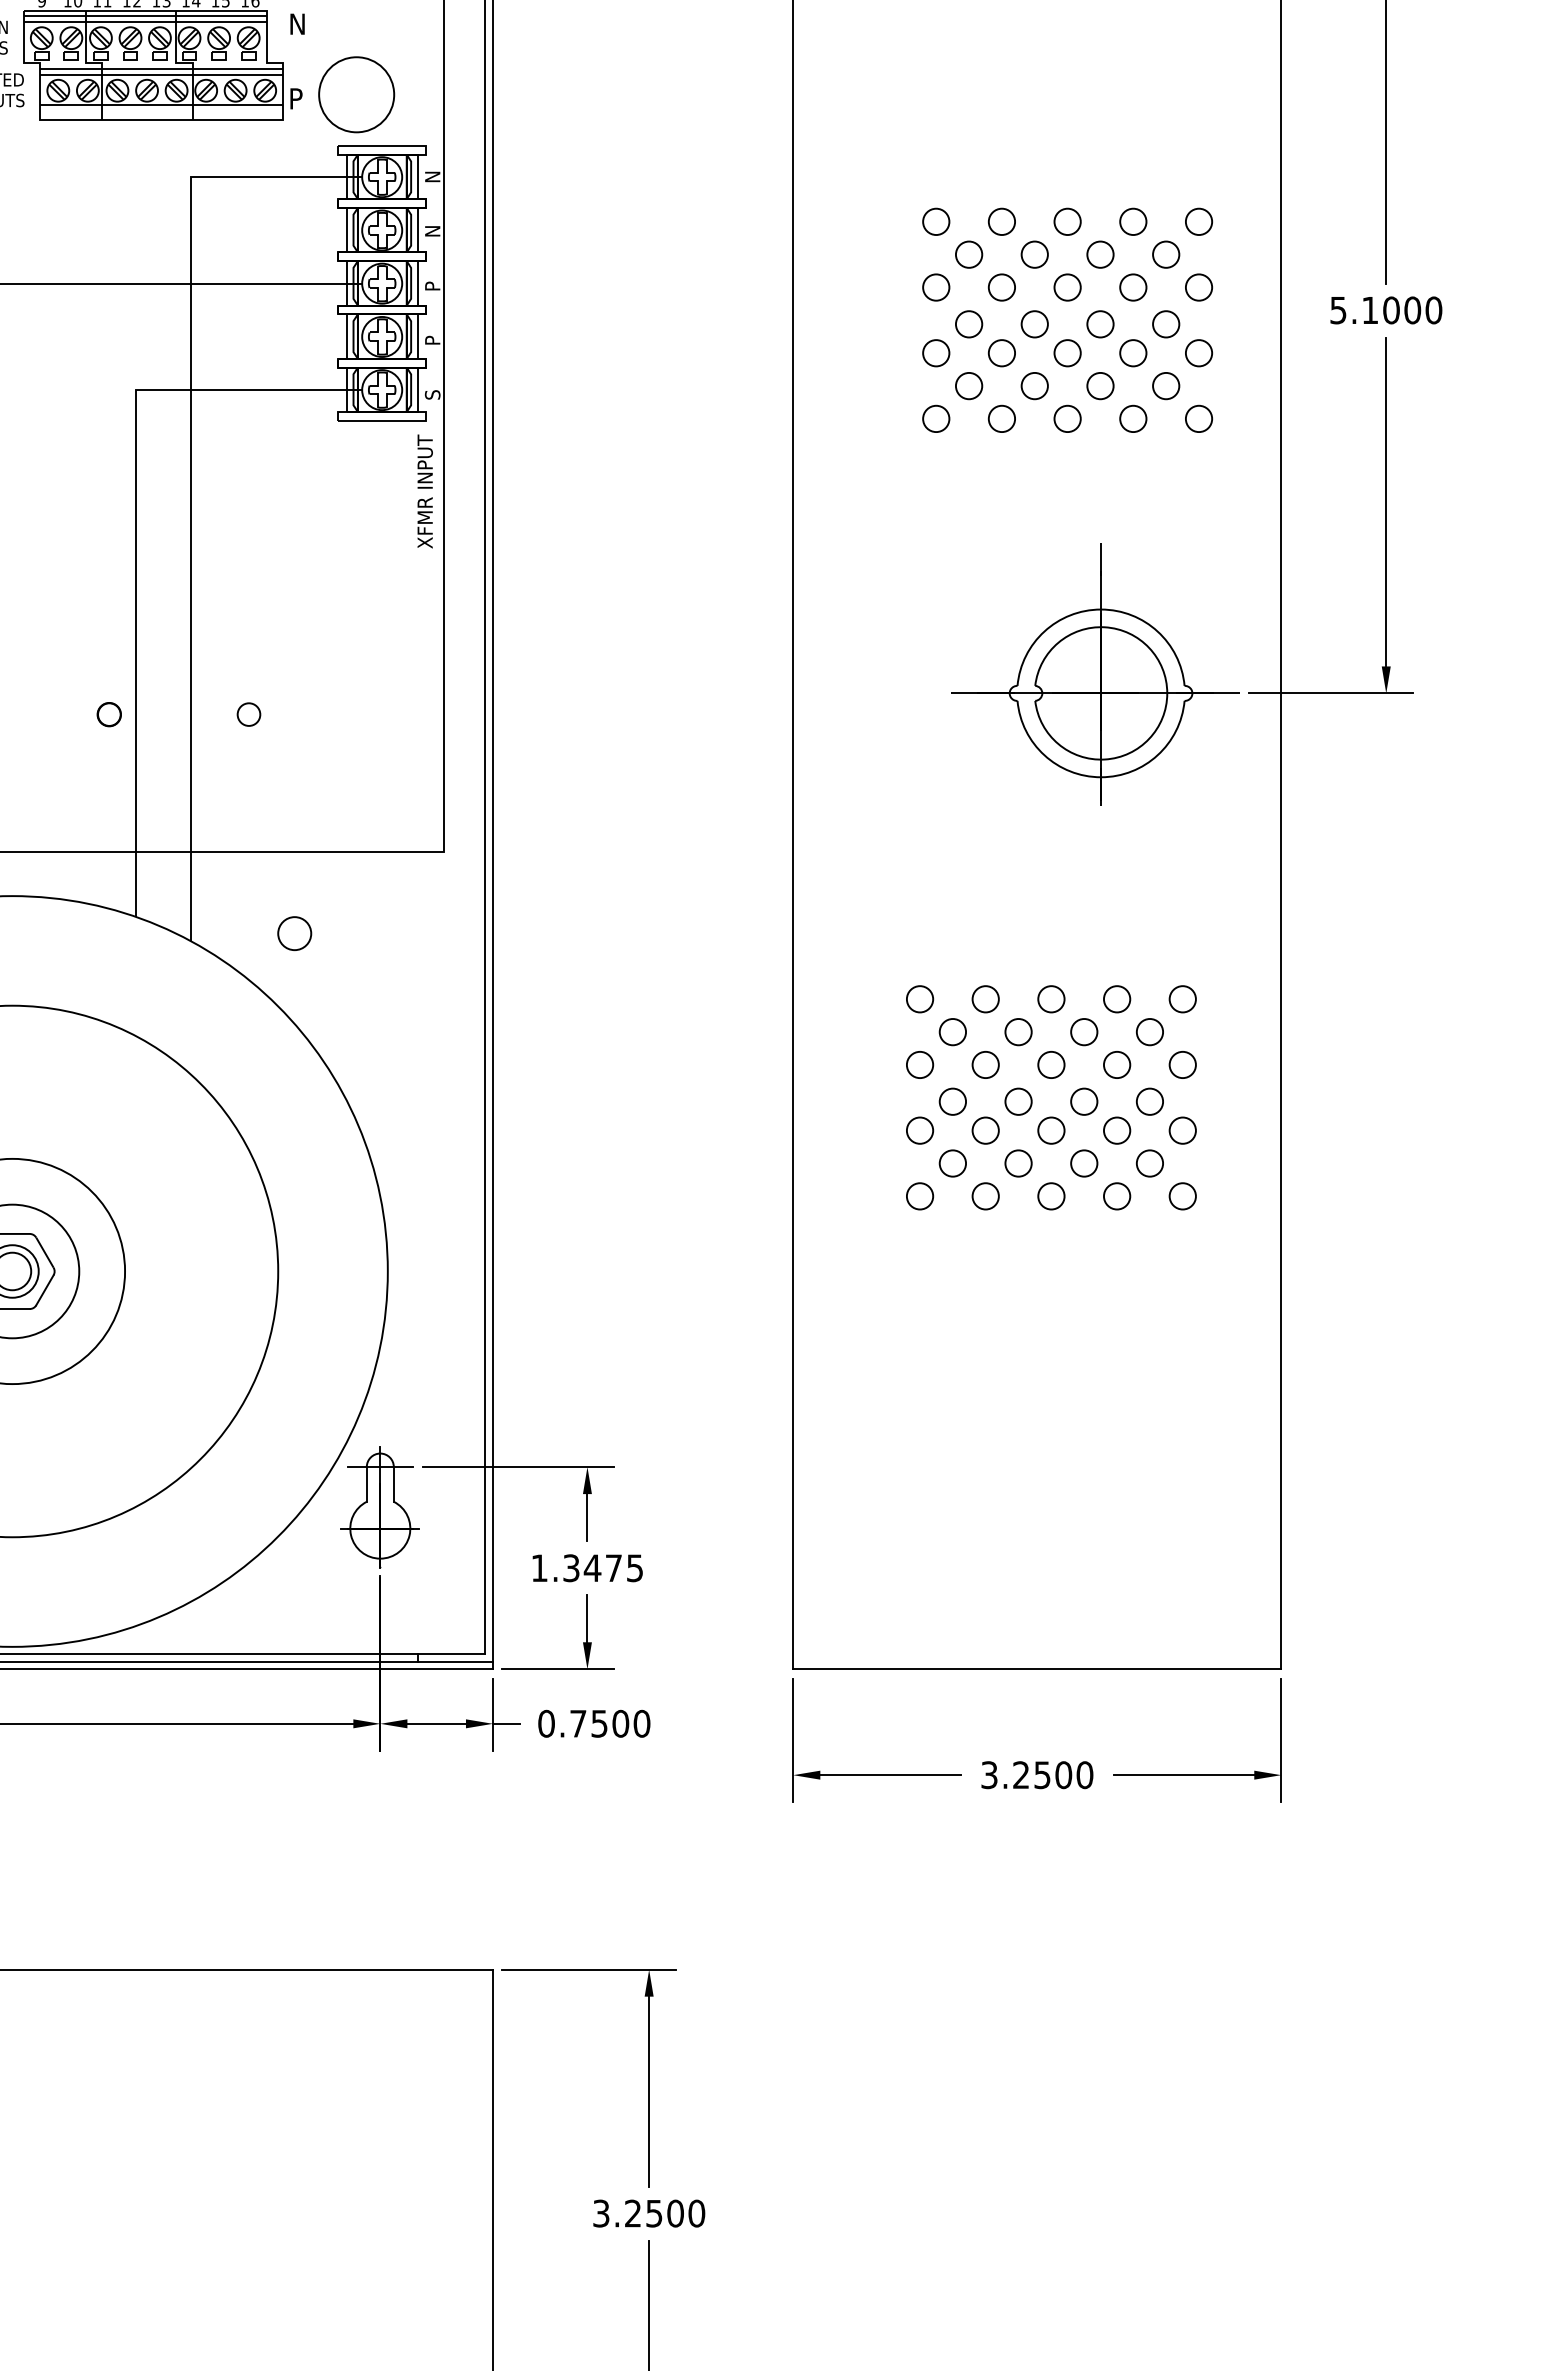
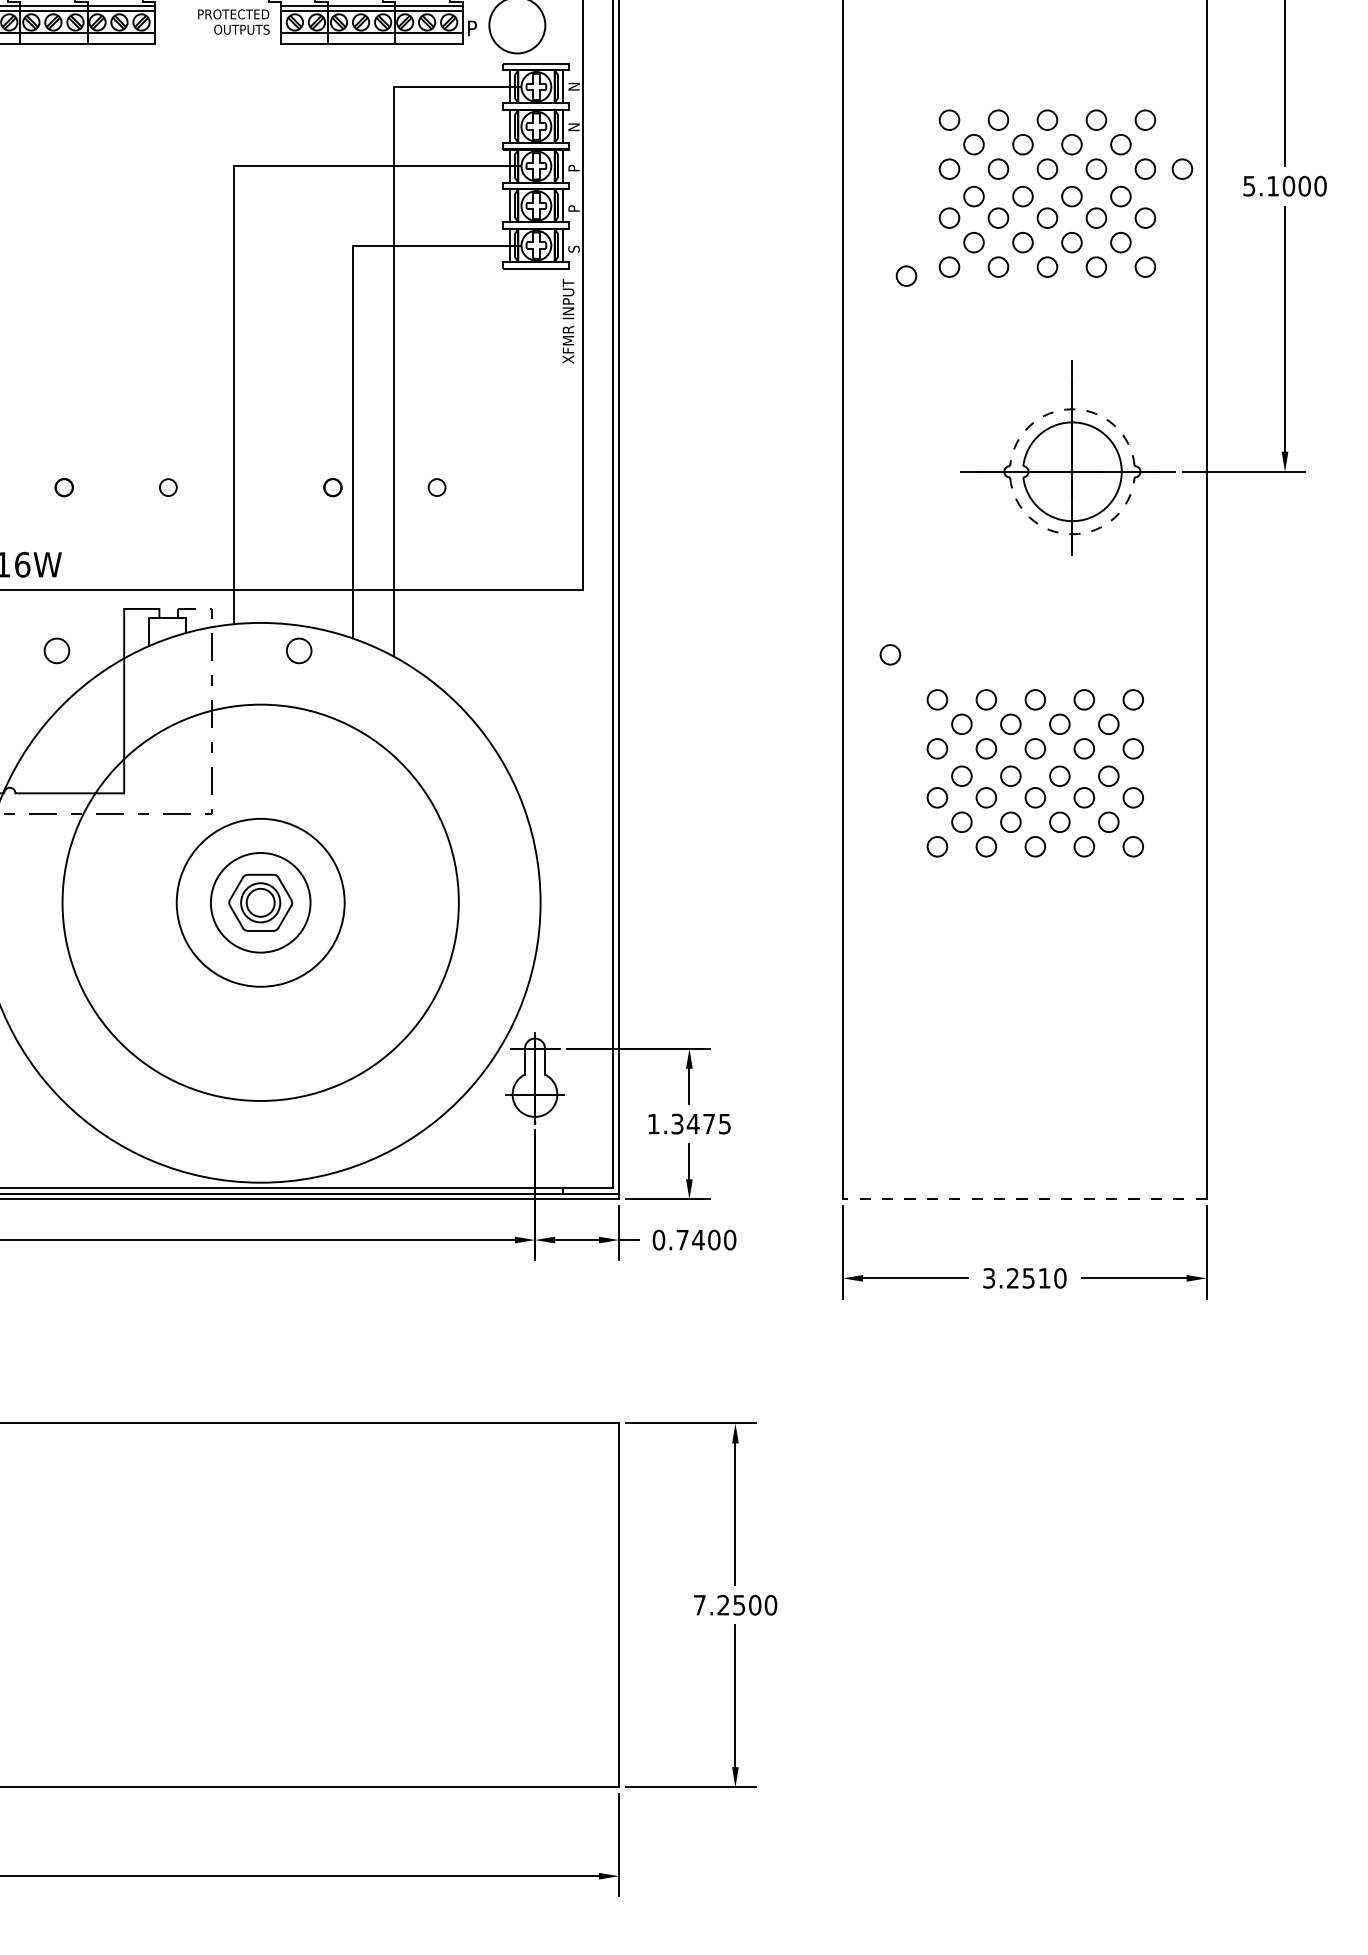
circle: (1248, 286) -> (1182, 168), added
circle: (878, 430) -> (906, 275), added
arc: (1101, 609) -> (1072, 409), solid -> dashed
arc: (1101, 777) -> (1072, 534), solid -> dashed
circle: (295, 933) -> (299, 650), moved
circle: (857, 938) -> (890, 654), added
line: (1036, 1669) -> (1024, 1199), solid -> dashed
text: (598, 1724) -> (697, 1240), 0.7500 -> 0.7400
text: (1063, 1775) -> (1044, 1278), 3.2500 -> 3.2510
text: (600, 2212) -> (699, 1604), 3.2500 -> 7.2500

